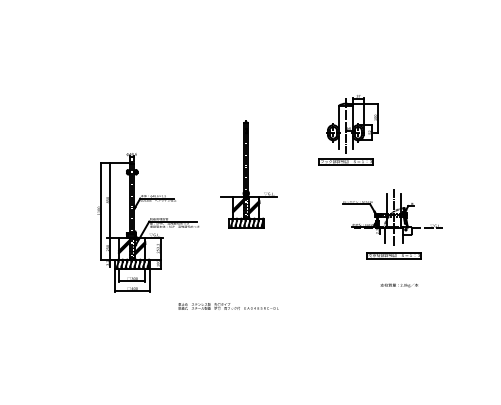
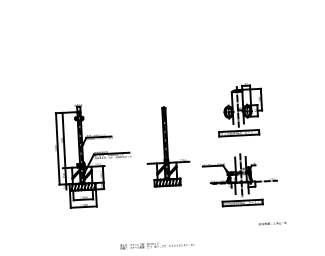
part: (148, 222) -> (93, 155), moved
part: (392, 224) -> (240, 179), moved
text: (398, 285) -> (271, 223), moved

